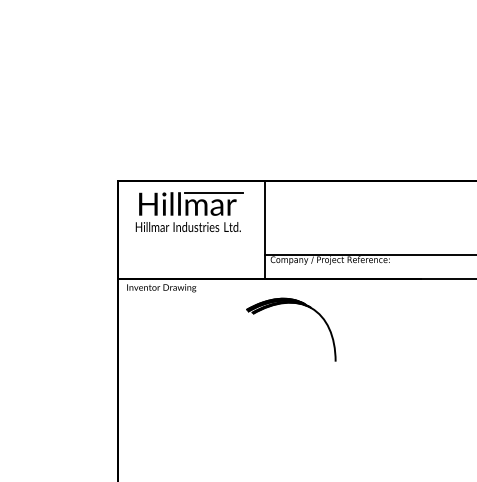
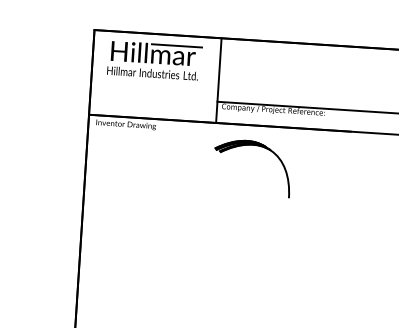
part: (296, 304) -> (258, 146), moved

